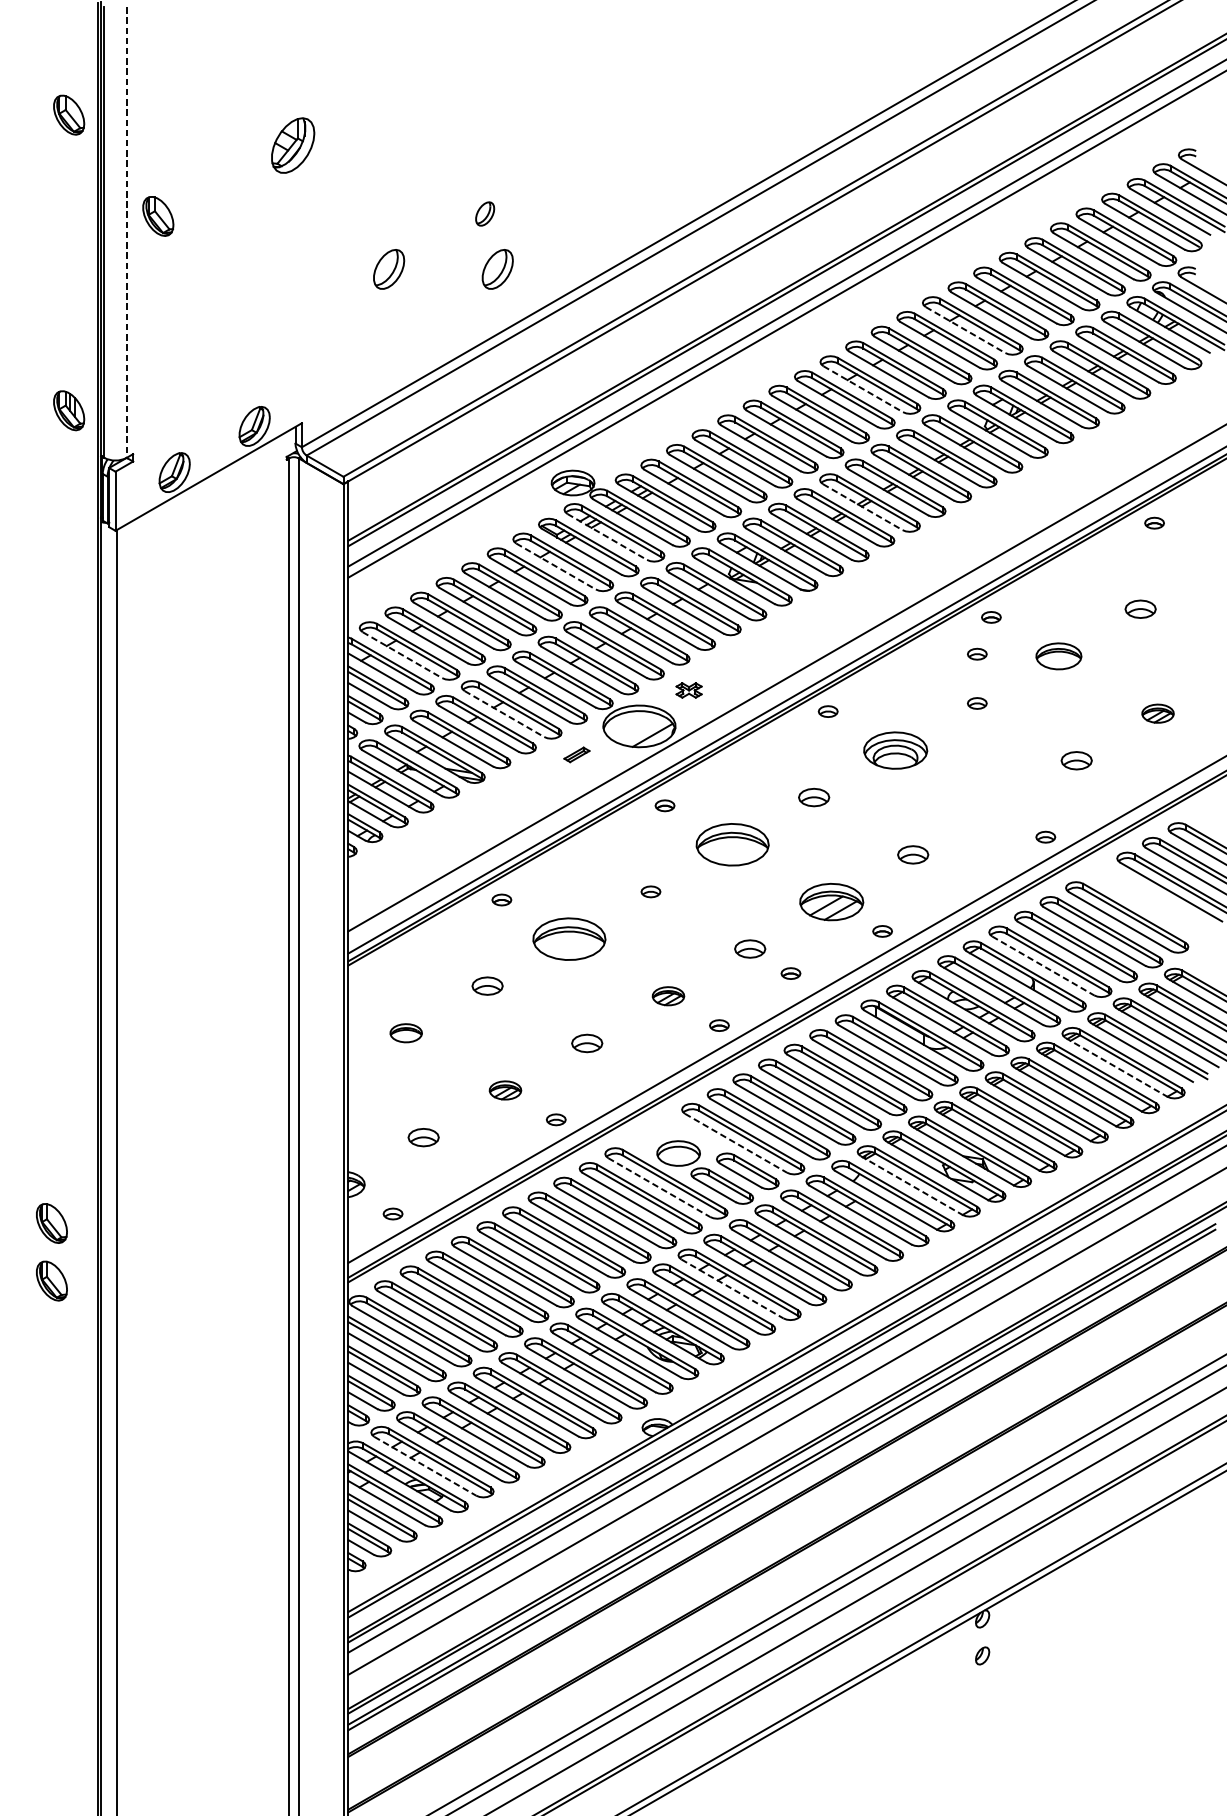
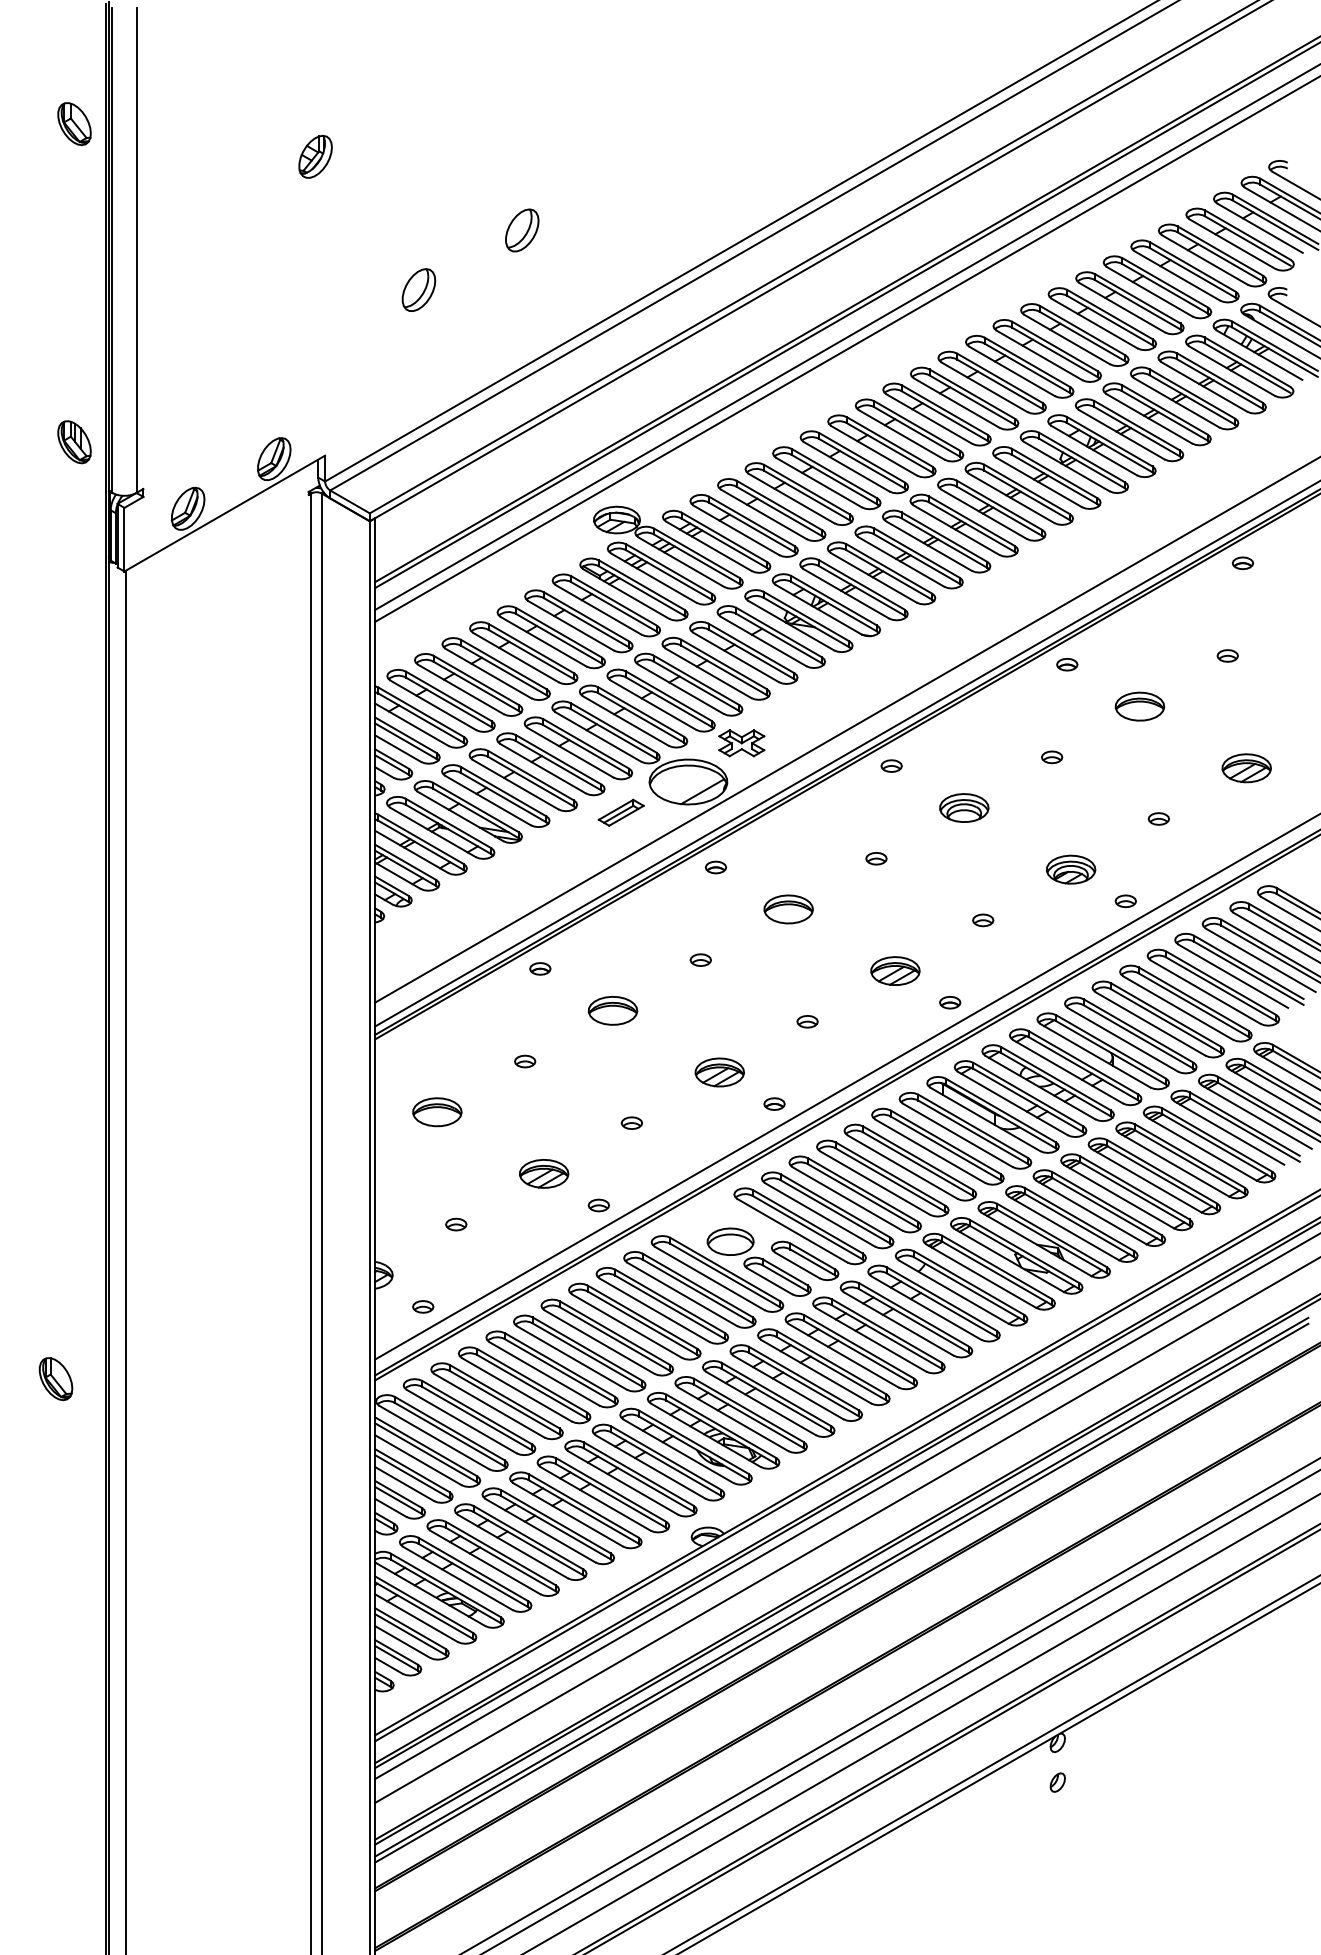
part: (292, 145) -> (315, 156), size x0.71
part: (485, 214) -> (522, 230), size x1.67
part: (158, 215) -> (170, 232), removed
line: (126, 232) -> (136, 250), dashed -> solid
part: (497, 268) -> (535, 289), removed
line: (965, 330) -> (1039, 355), dashed -> solid
line: (863, 389) -> (929, 419), dashed -> solid
line: (863, 507) -> (929, 546), dashed -> solid
line: (607, 537) -> (654, 578), dashed -> solid
line: (556, 567) -> (599, 610), dashed -> solid
part: (1140, 608) -> (1227, 655), size x0.62
part: (977, 654) -> (1052, 704), removed
line: (402, 655) -> (433, 705), dashed -> solid
part: (688, 690) -> (741, 743), size x1.67
line: (504, 713) -> (543, 768), dashed -> solid
part: (1157, 713) -> (1246, 768), size x1.43
part: (895, 750) -> (964, 807), size x0.71
part: (576, 754) -> (620, 812), size x1.67
part: (1076, 760) -> (1158, 818), size x0.62
part: (814, 797) -> (876, 858), size x0.62
part: (995, 807) -> (1071, 869), added
part: (732, 844) -> (788, 909), size x0.62
part: (913, 855) -> (983, 920), size x0.62
part: (831, 901) -> (895, 970), size x0.71
part: (1151, 901) -> (1239, 970), added
part: (568, 938) -> (612, 1010), size x0.62
part: (750, 948) -> (807, 1021), size x0.62
line: (1043, 966) -> (1123, 1040), dashed -> solid
part: (790, 973) -> (851, 1047), removed
part: (488, 986) -> (525, 1061), size x0.62
part: (668, 996) -> (719, 1072), size x1.43
part: (406, 1033) -> (437, 1112), size x1.43
part: (586, 1042) -> (631, 1122), size x0.62
line: (1117, 1067) -> (1202, 1149), dashed -> solid
part: (505, 1090) -> (544, 1173), size x1.43
part: (423, 1137) -> (456, 1224), size x0.62
line: (736, 1143) -> (792, 1231), dashed -> solid
line: (911, 1185) -> (981, 1276), dashed -> solid
line: (659, 1187) -> (710, 1278), dashed -> solid
part: (51, 1223) -> (55, 1317), removed
line: (732, 1288) -> (788, 1387), dashed -> solid
line: (425, 1466) -> (458, 1578), dashed -> solid

